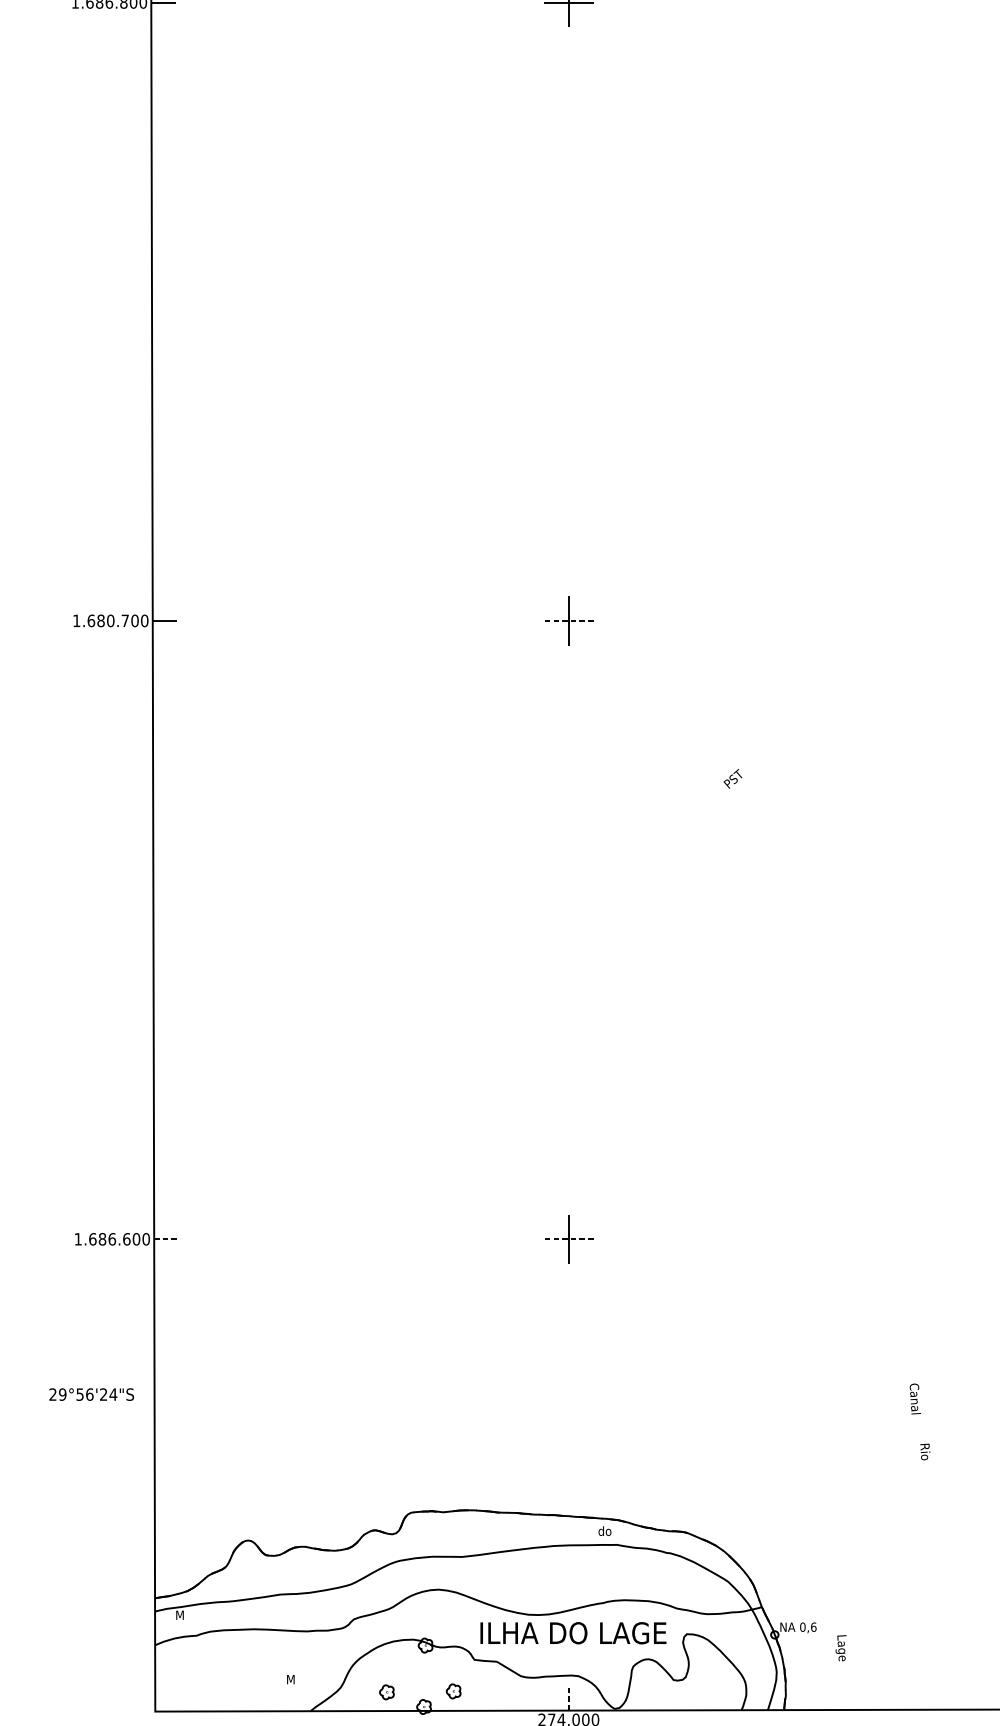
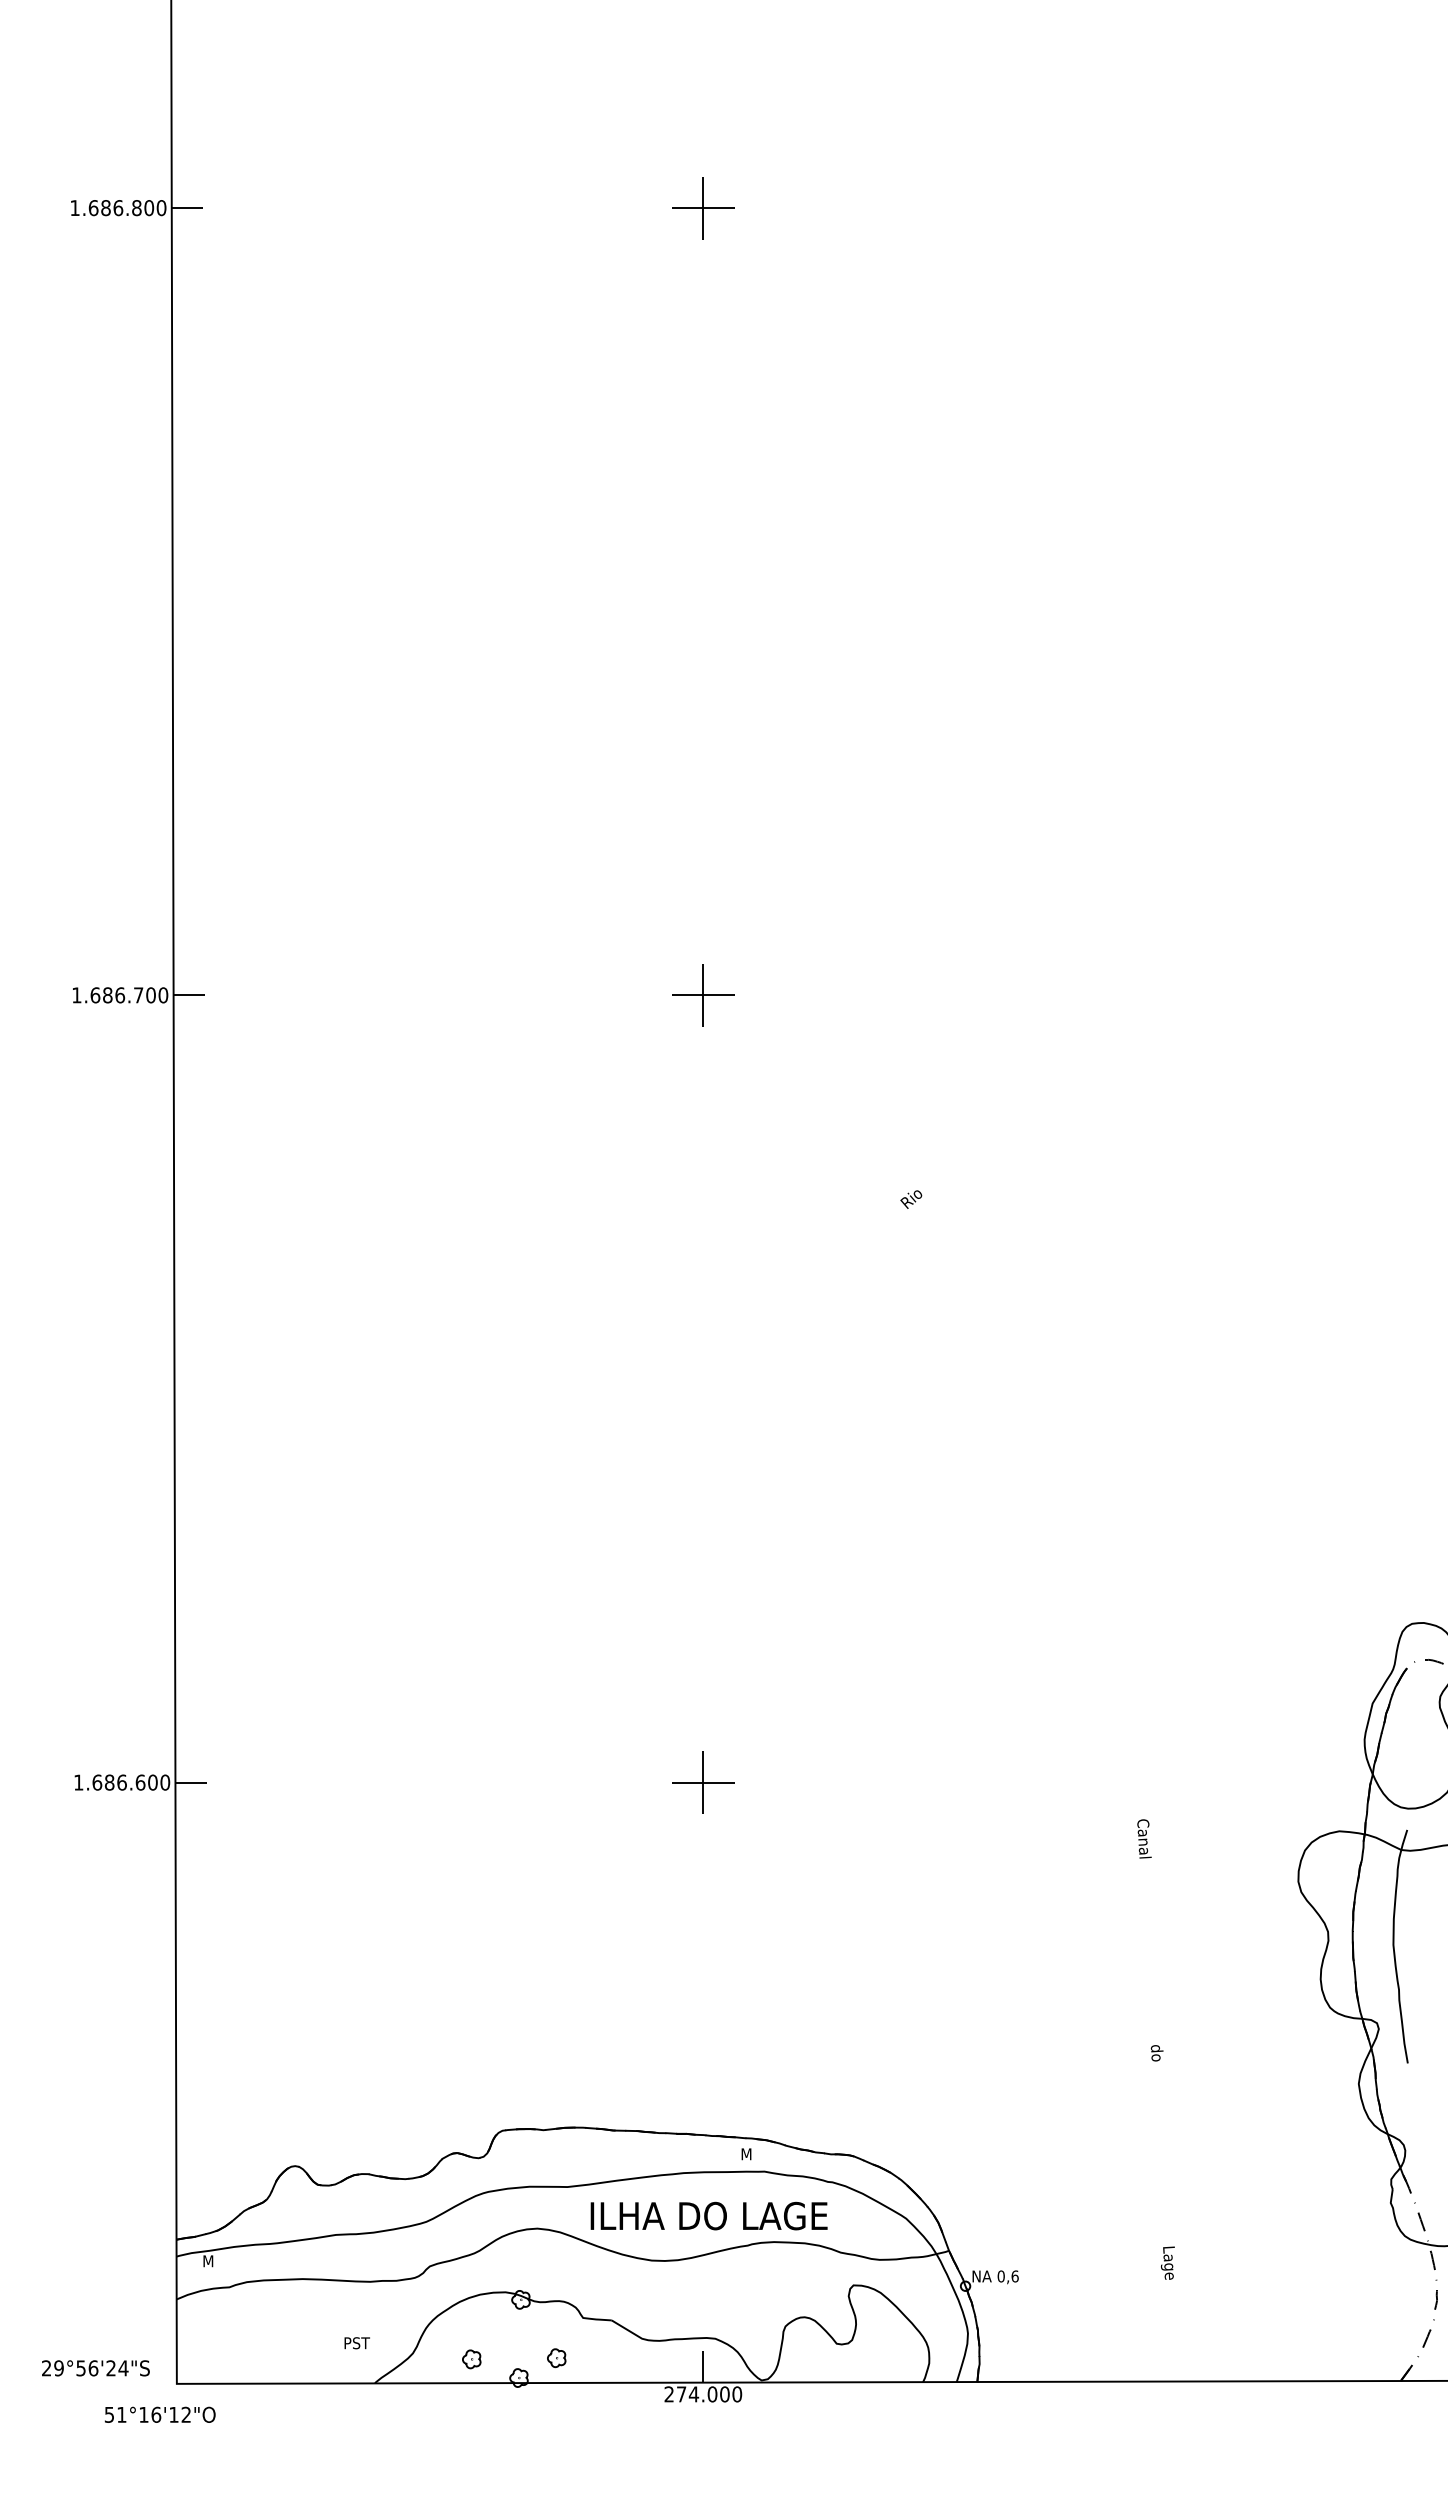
text: (111, 621) -> (120, 995), 1.680.700 -> 1.686.700
line: (568, 621) -> (702, 995), dashed -> solid
text: (734, 776) -> (914, 1193), PST -> Rio
line: (166, 1239) -> (191, 1782), dashed -> solid
line: (568, 1239) -> (702, 1782), dashed -> solid
text: (91, 1394) -> (95, 2368), moved
text: (915, 1398) -> (1144, 1838), moved
text: (924, 1451) -> (1156, 2052), Rio -> do
text: (605, 1530) -> (749, 2153), do -> M
text: (572, 1632) -> (708, 2215), moved
text: (840, 1647) -> (1167, 2262), moved
text: (297, 1679) -> (357, 2343), M -> PST
line: (568, 1697) -> (703, 2366), dashed -> solid

